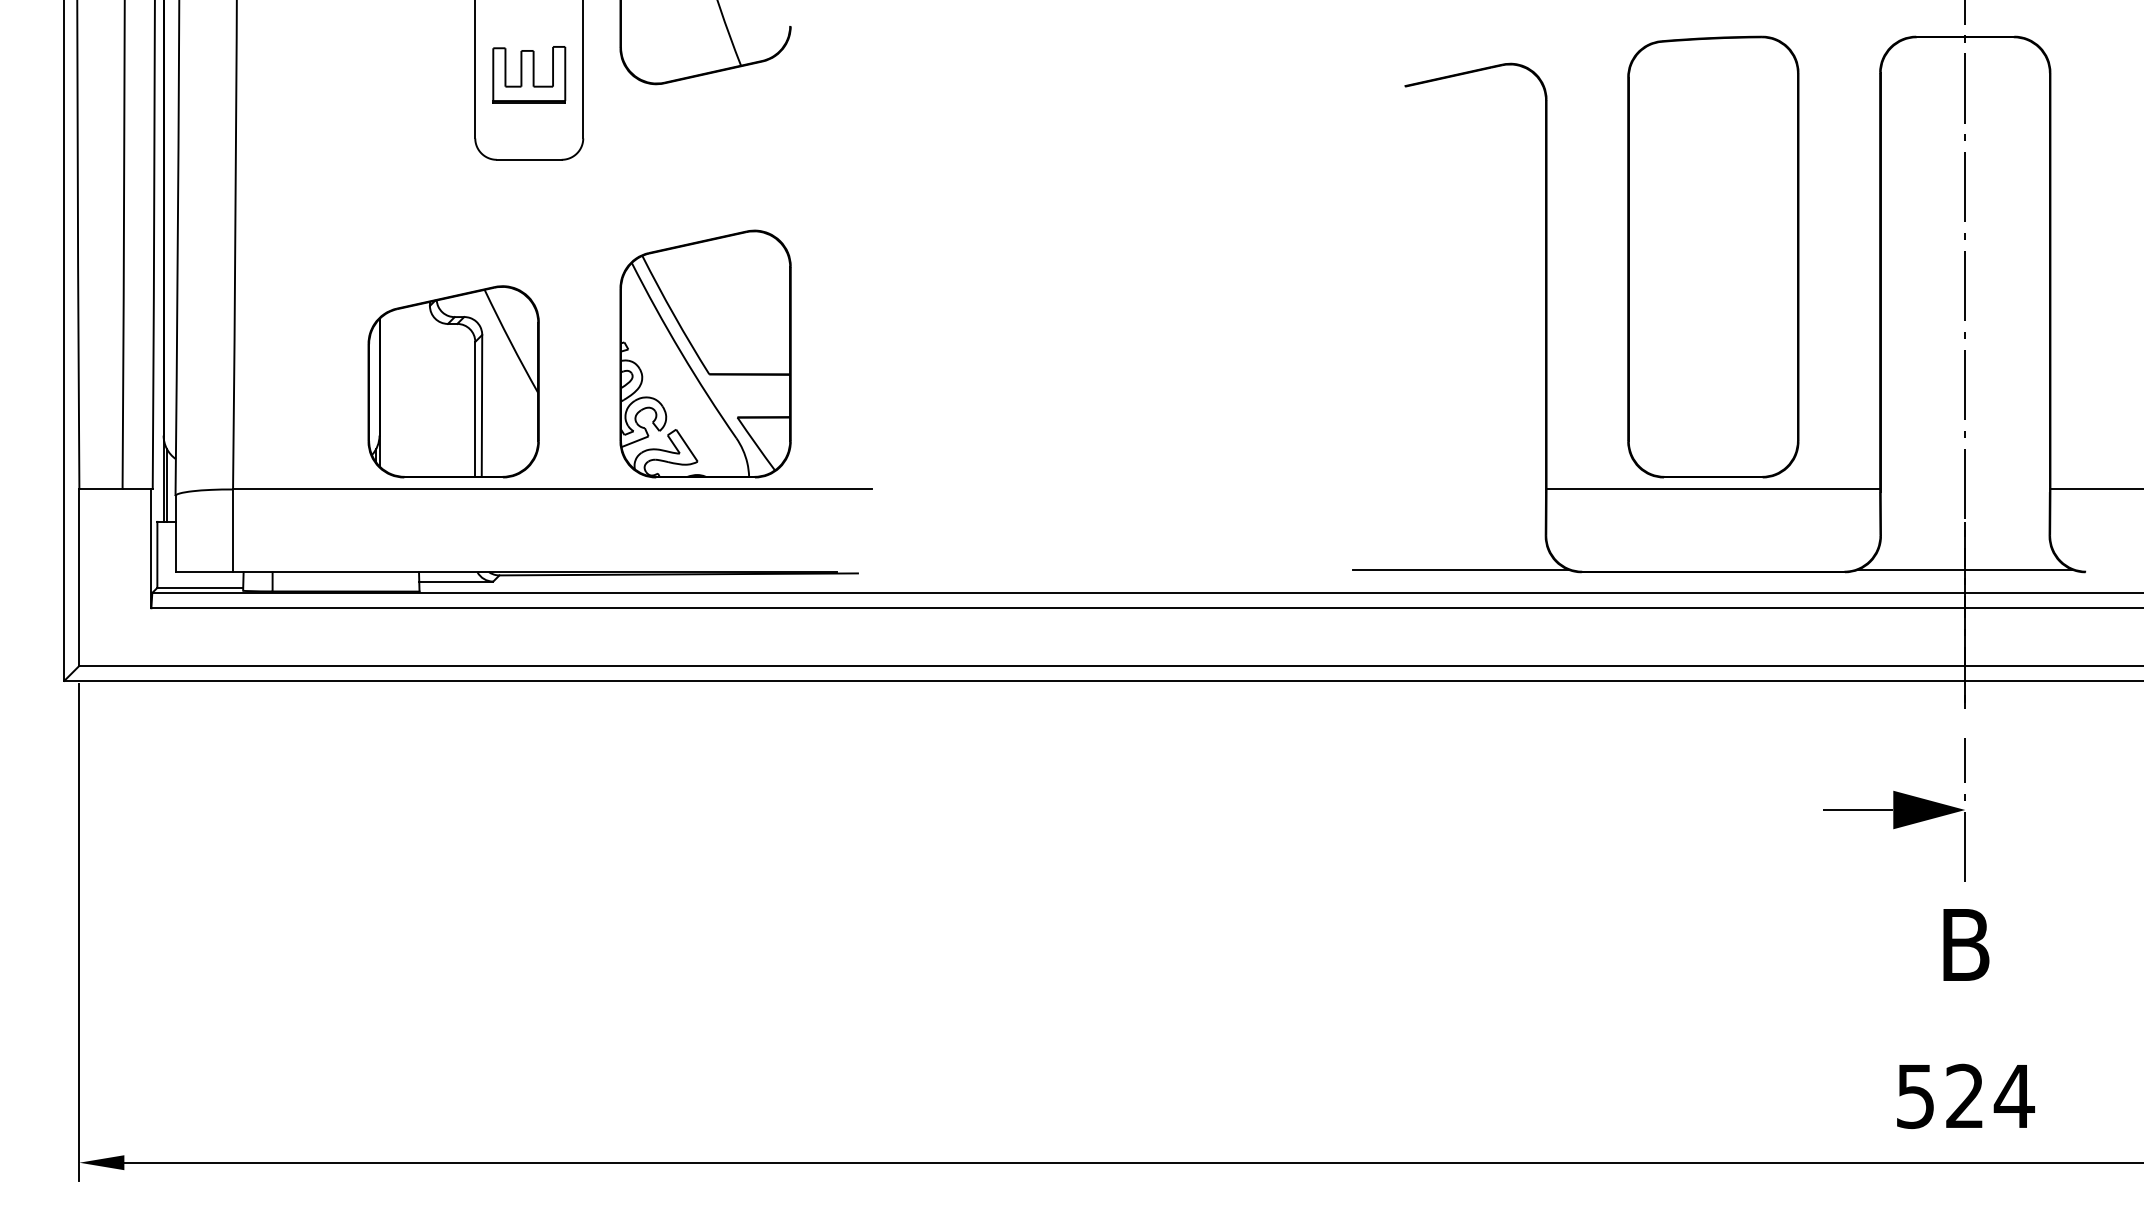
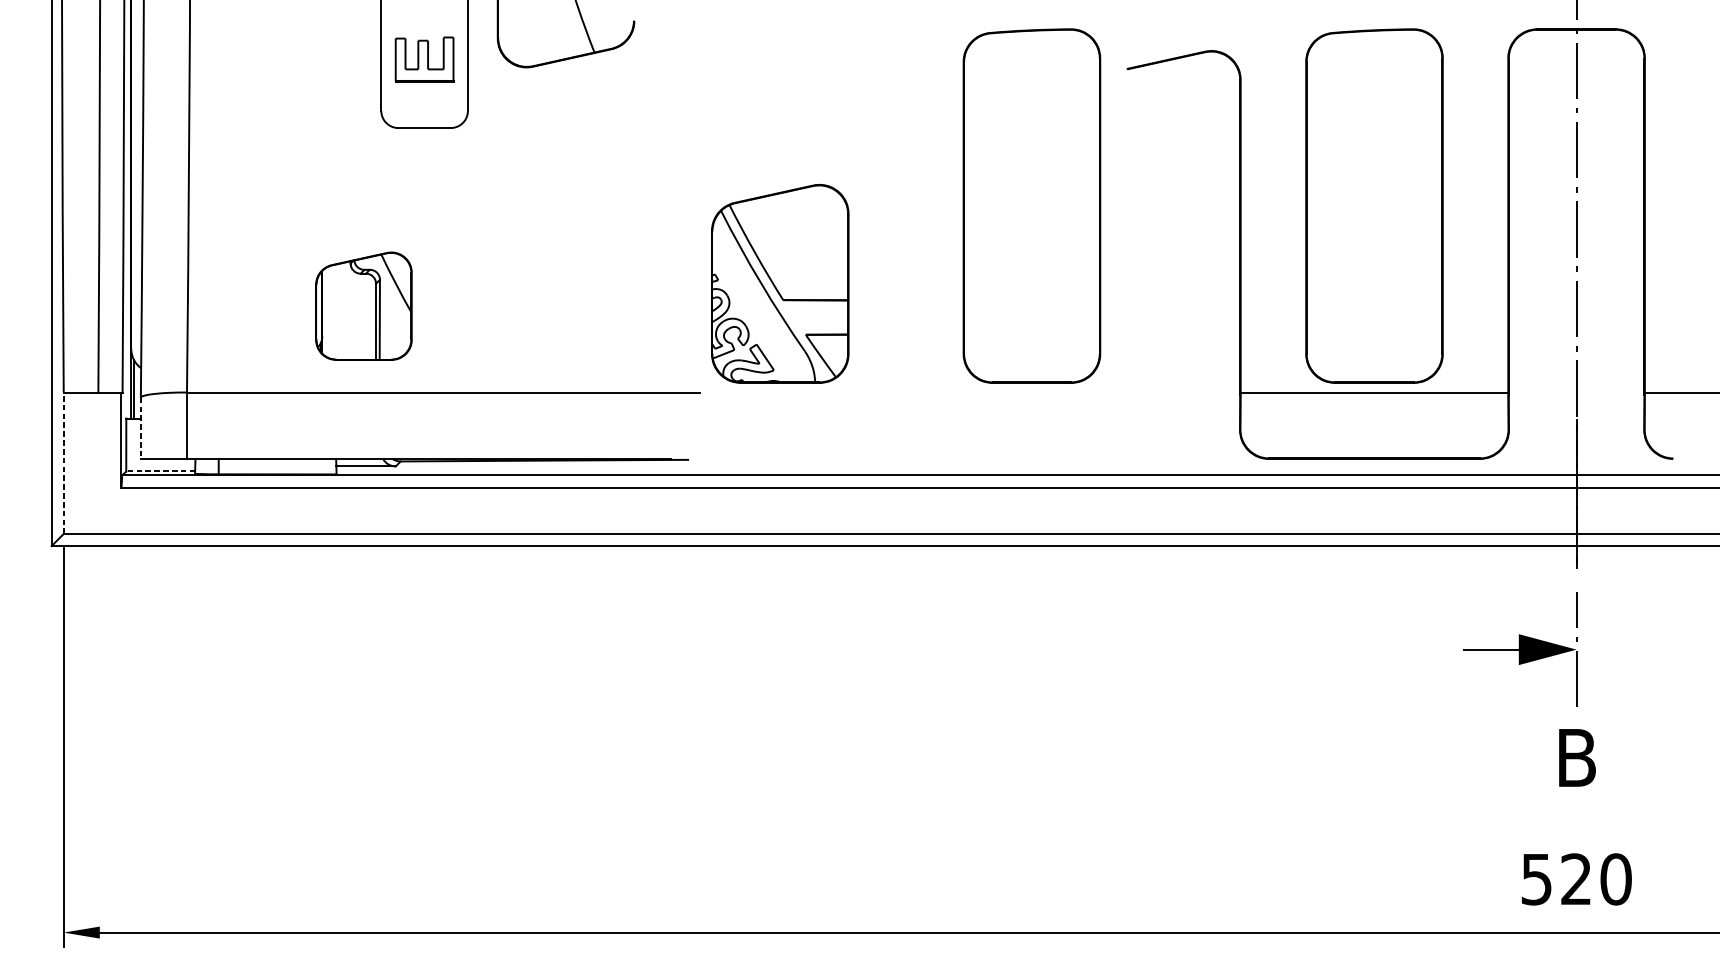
part: (1286, 256) -> (1032, 205), added
part: (705, 353) -> (780, 283), moved
part: (453, 381) -> (363, 305), size x0.7
line: (175, 534) -> (140, 428), solid -> dashed
line: (1460, 570) -> (1171, 457), removed
line: (1964, 570) -> (1575, 457), removed
line: (79, 577) -> (63, 463), solid -> dashed
line: (200, 587) -> (160, 471), solid -> dashed
text: (2014, 1096) -> (1616, 879), 524 -> 520

